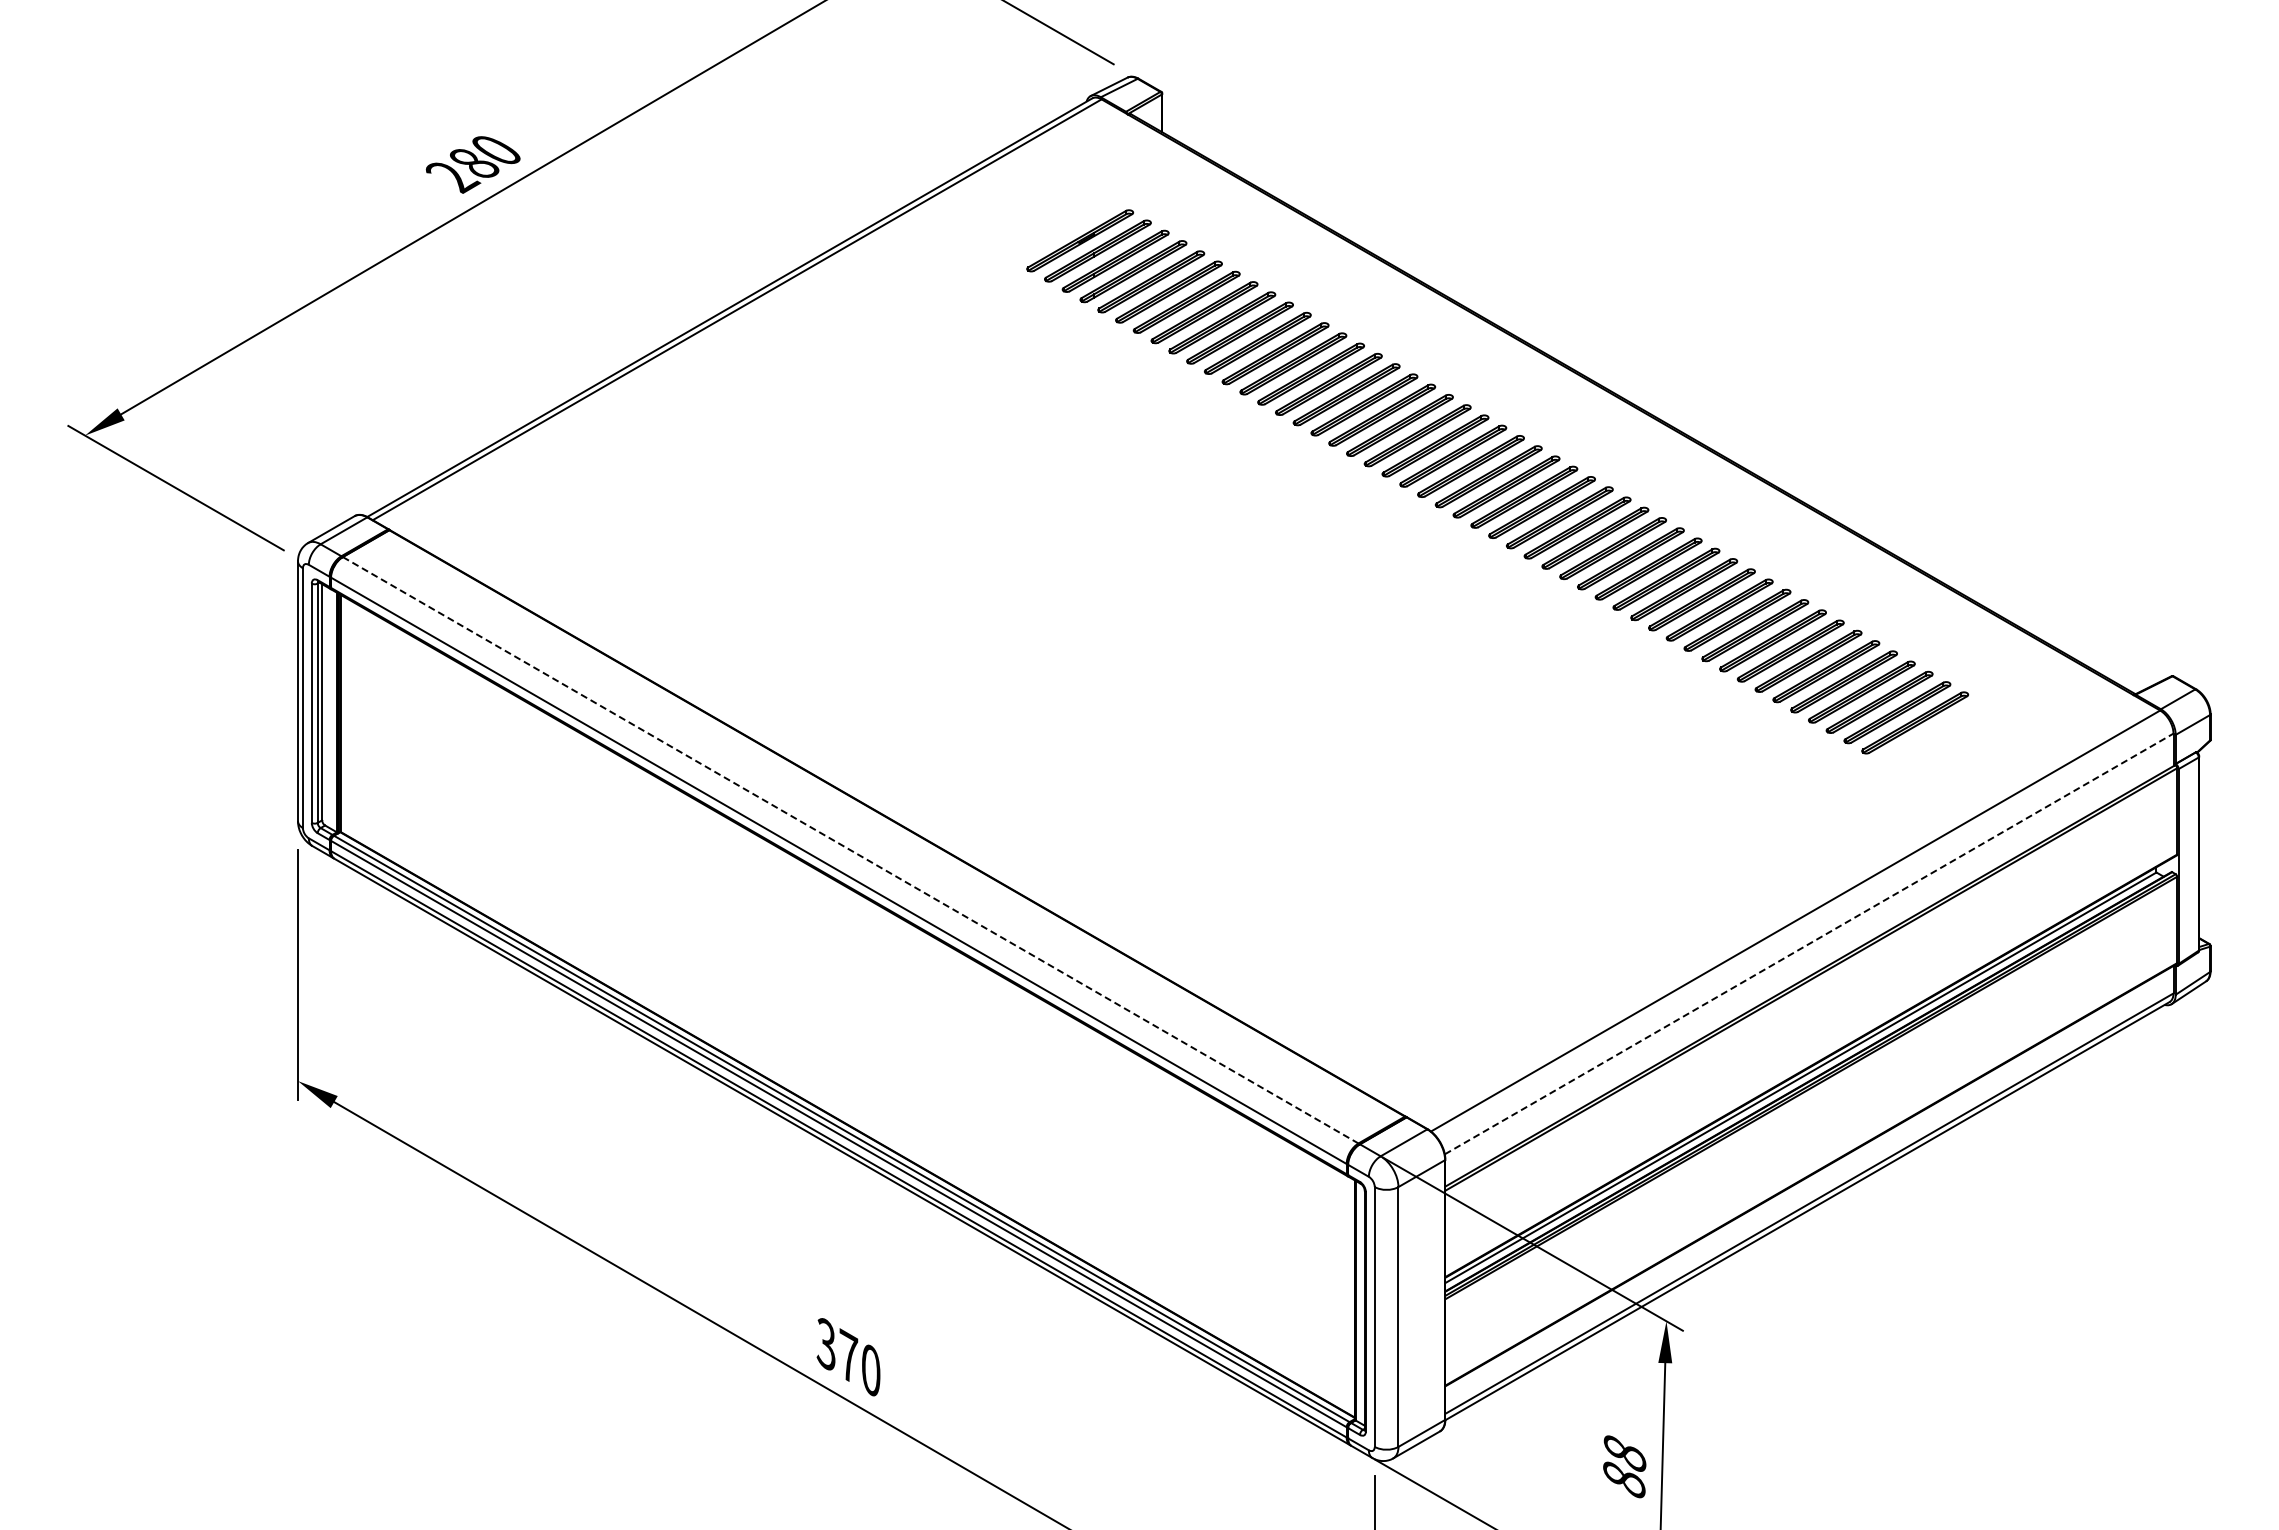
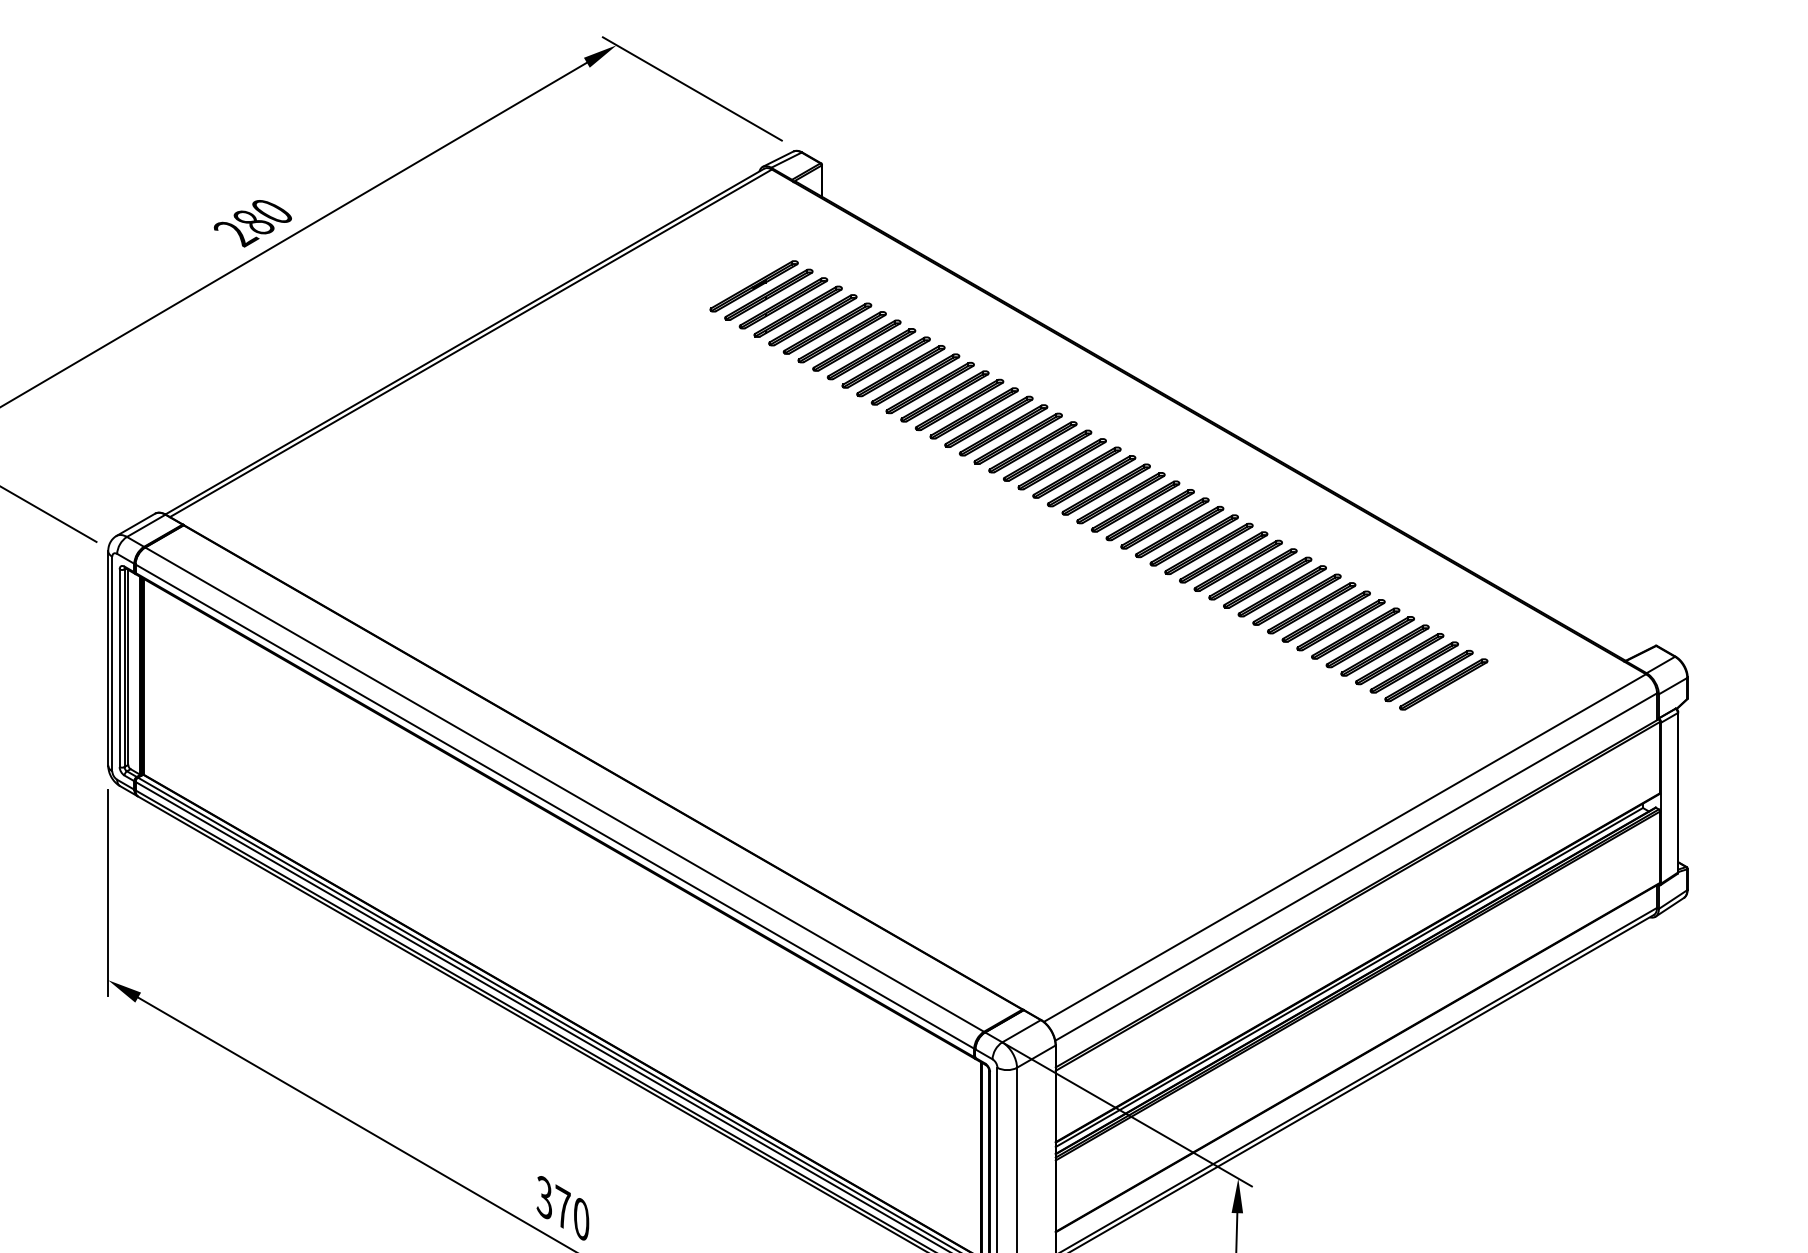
line: (851, 850) -> (565, 789), dashed -> solid
line: (1809, 943) -> (1356, 866), dashed -> solid

